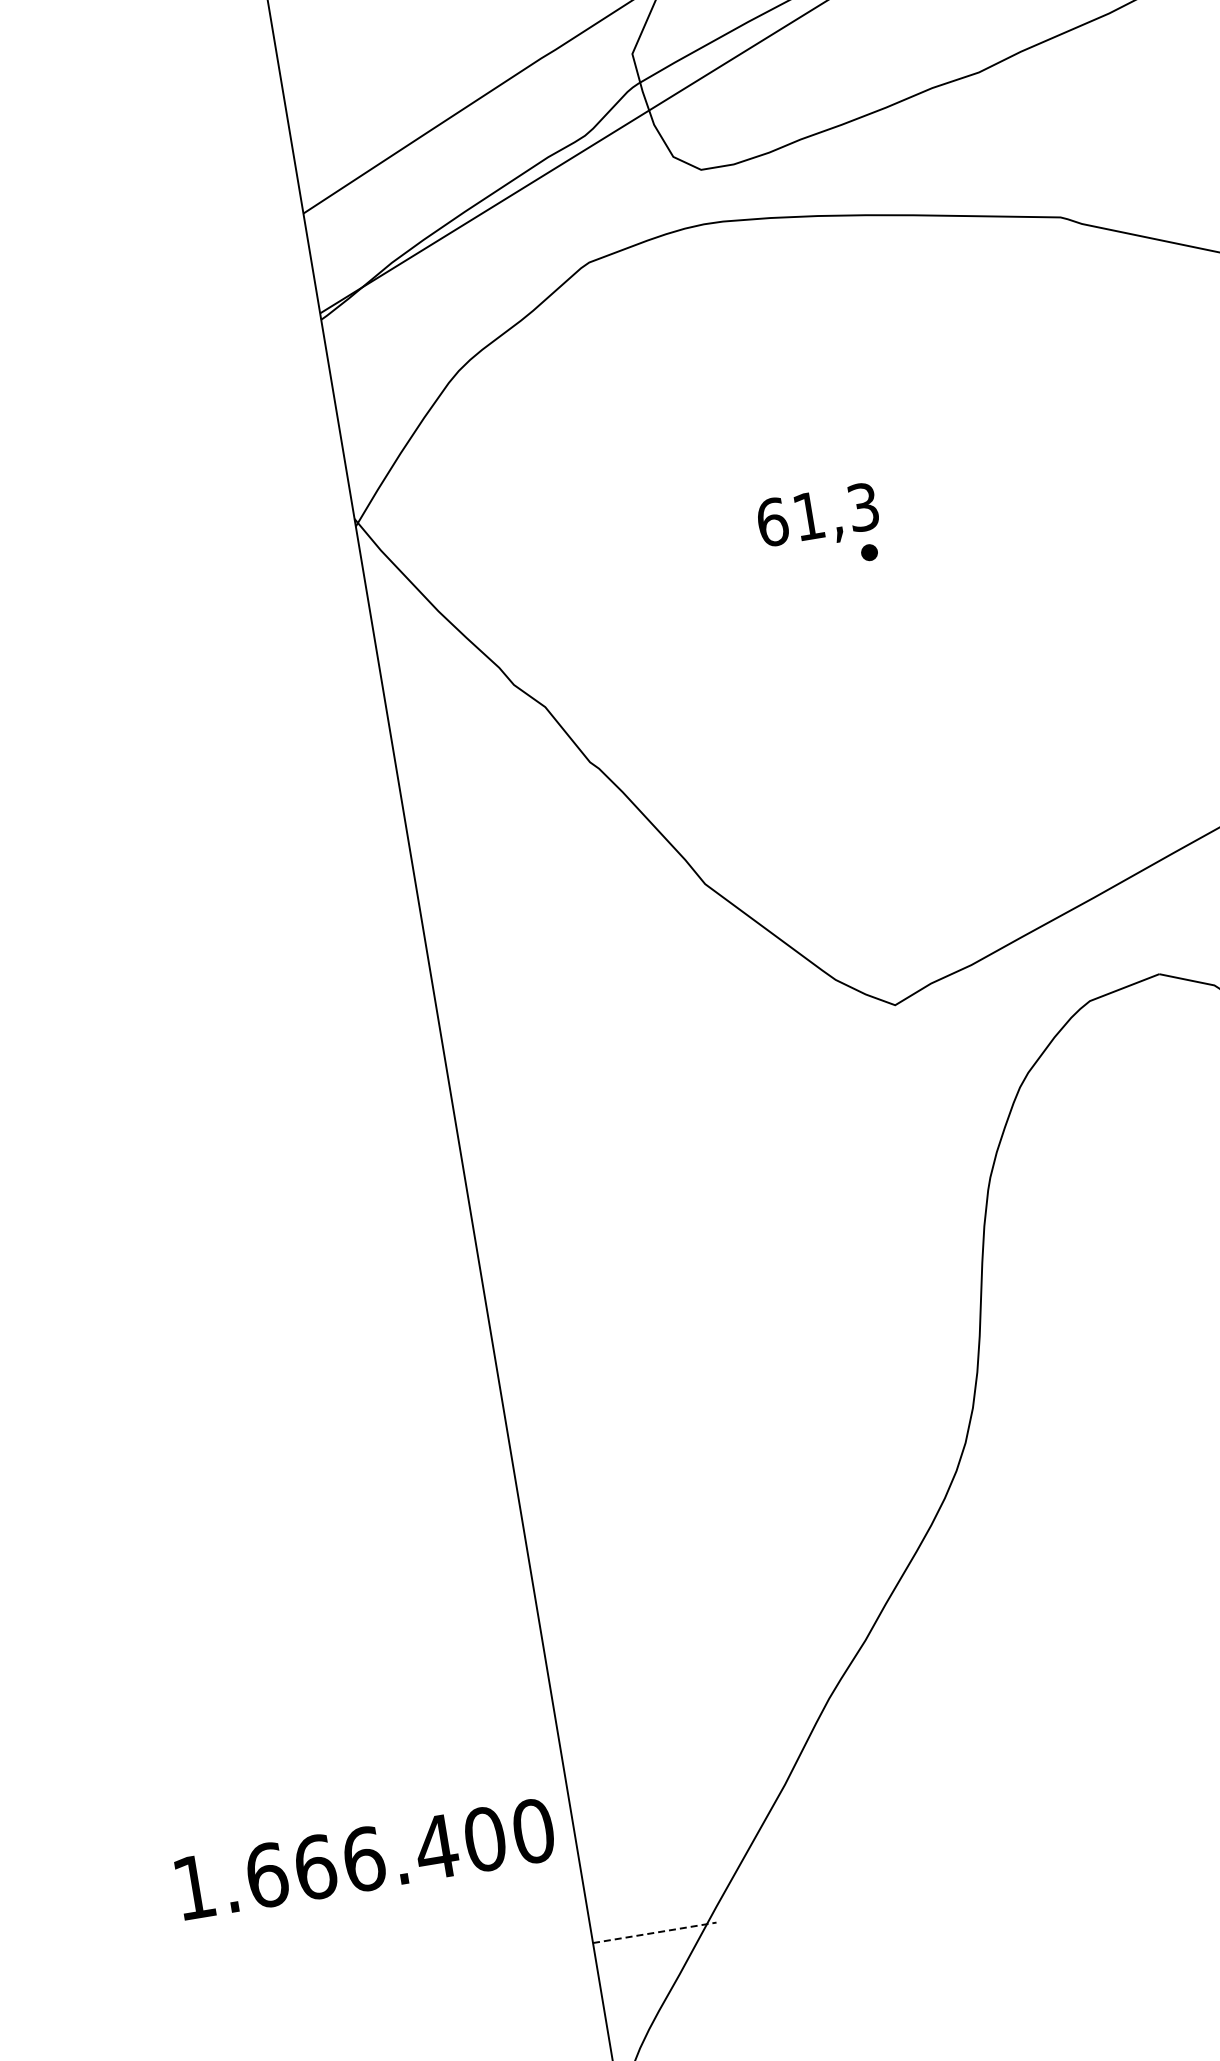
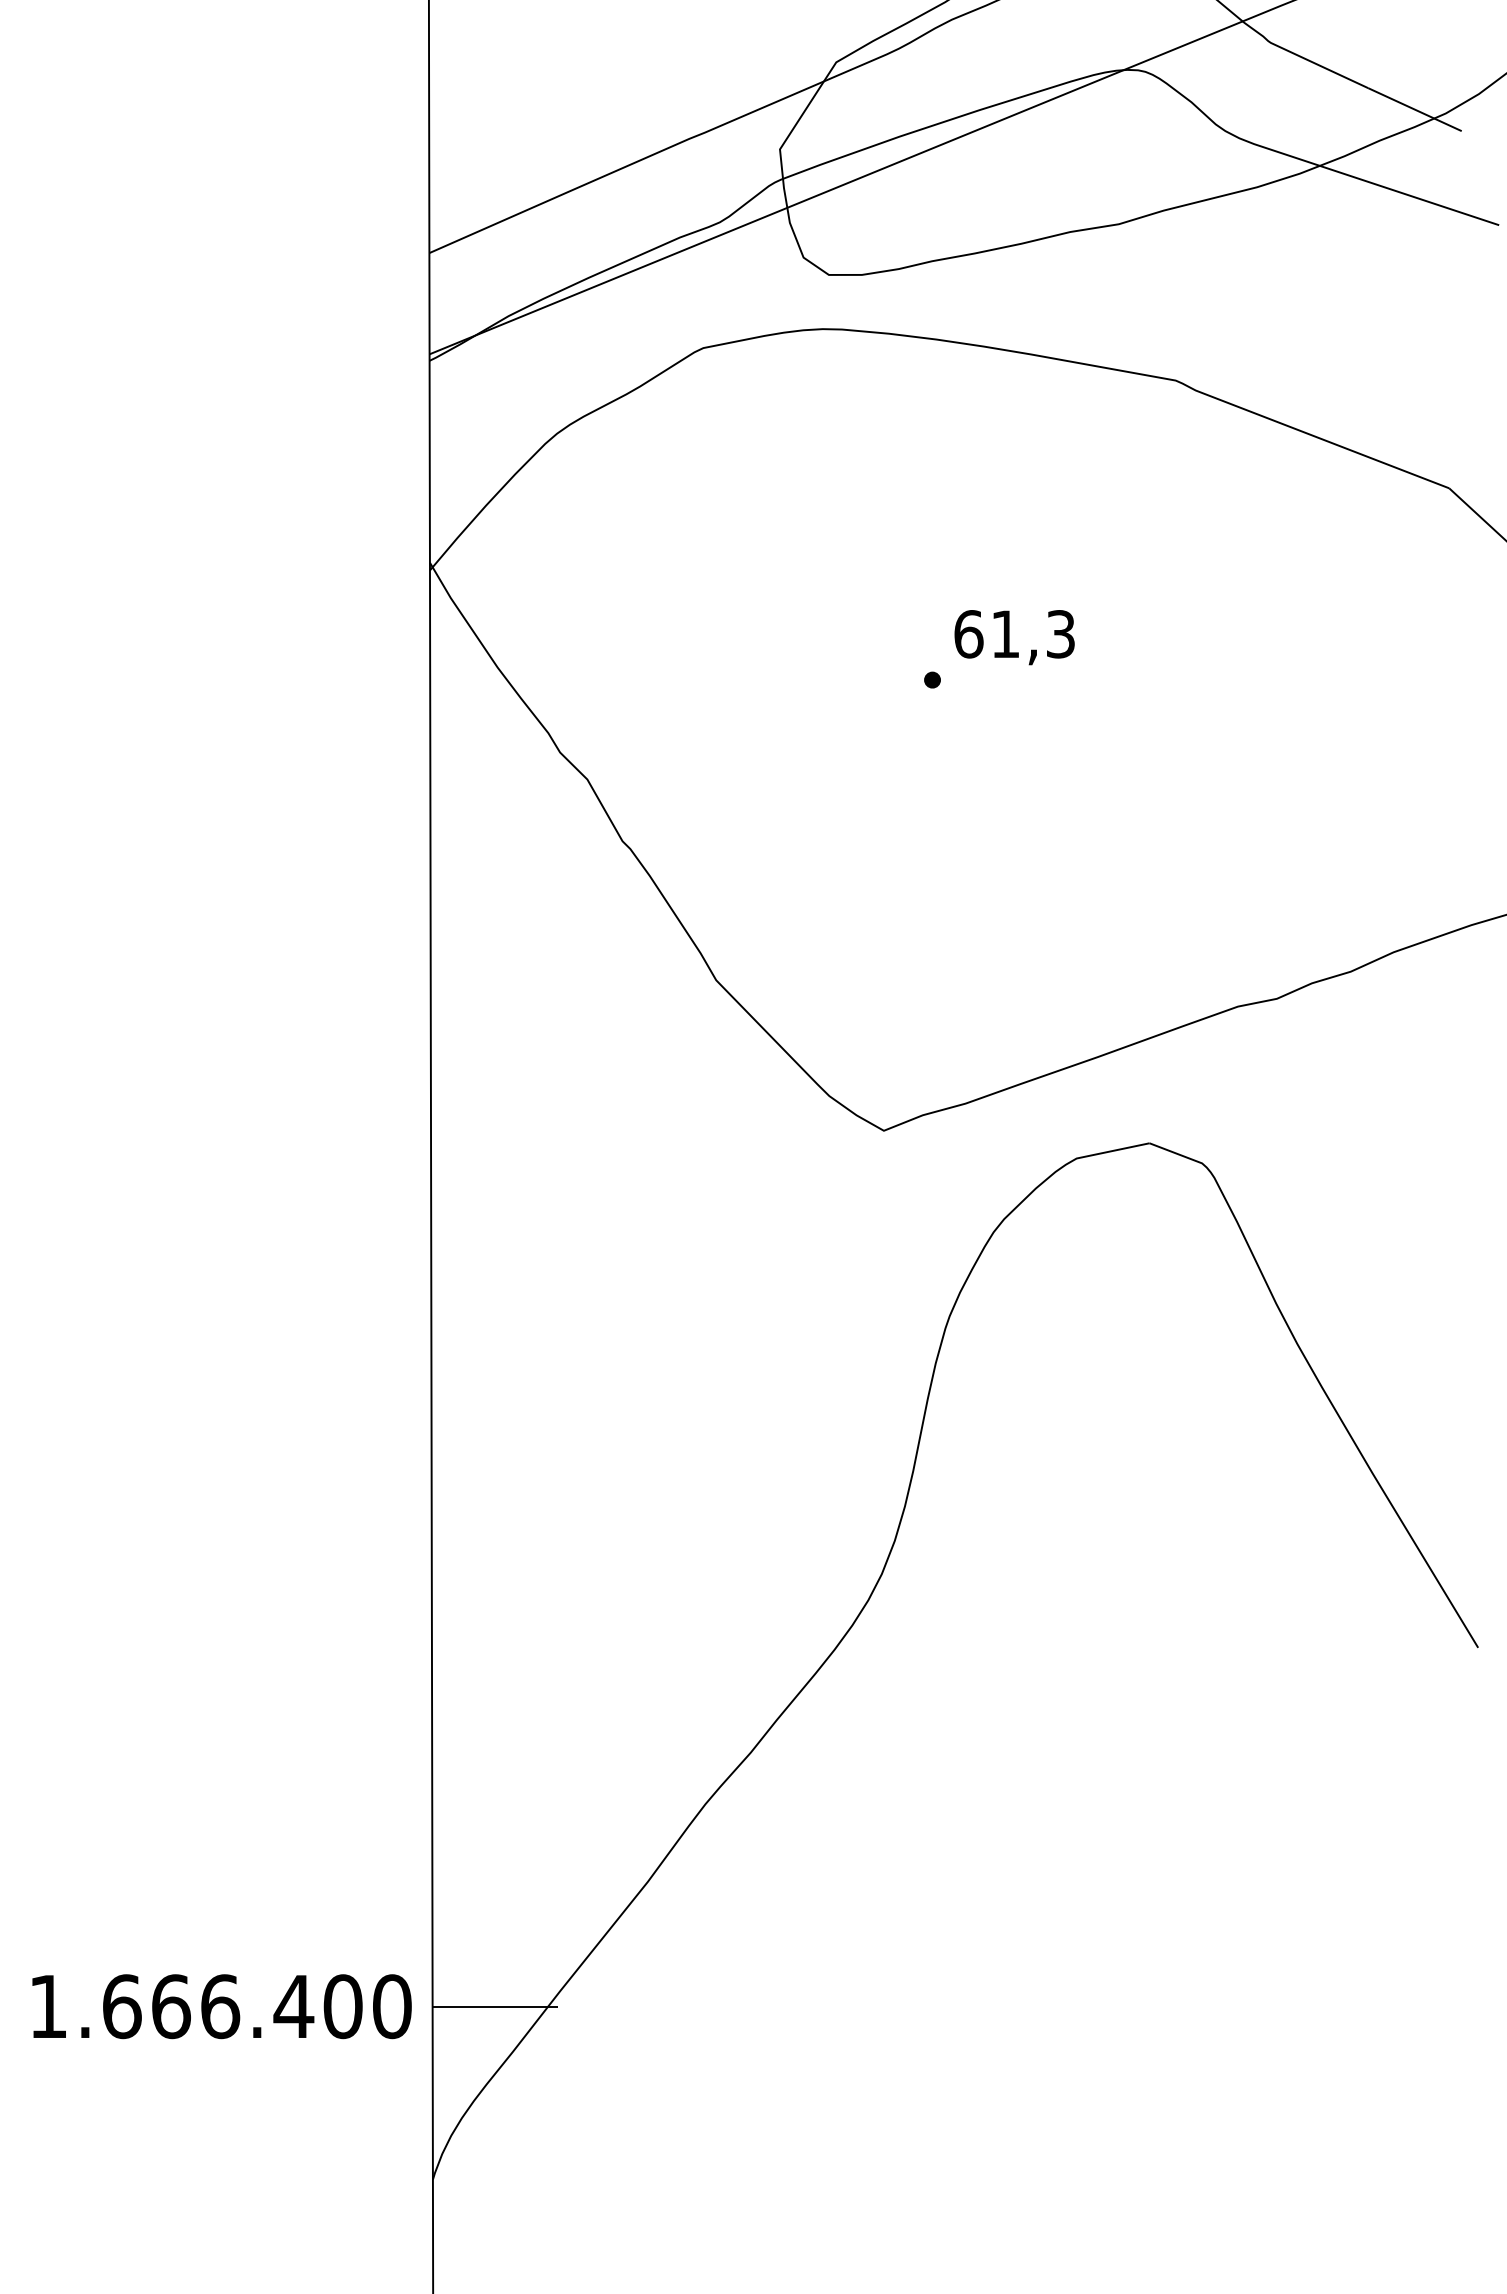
text: (818, 517) -> (1014, 637), moved
text: (365, 1858) -> (221, 2006), moved
line: (655, 1932) -> (495, 2006), dashed -> solid

